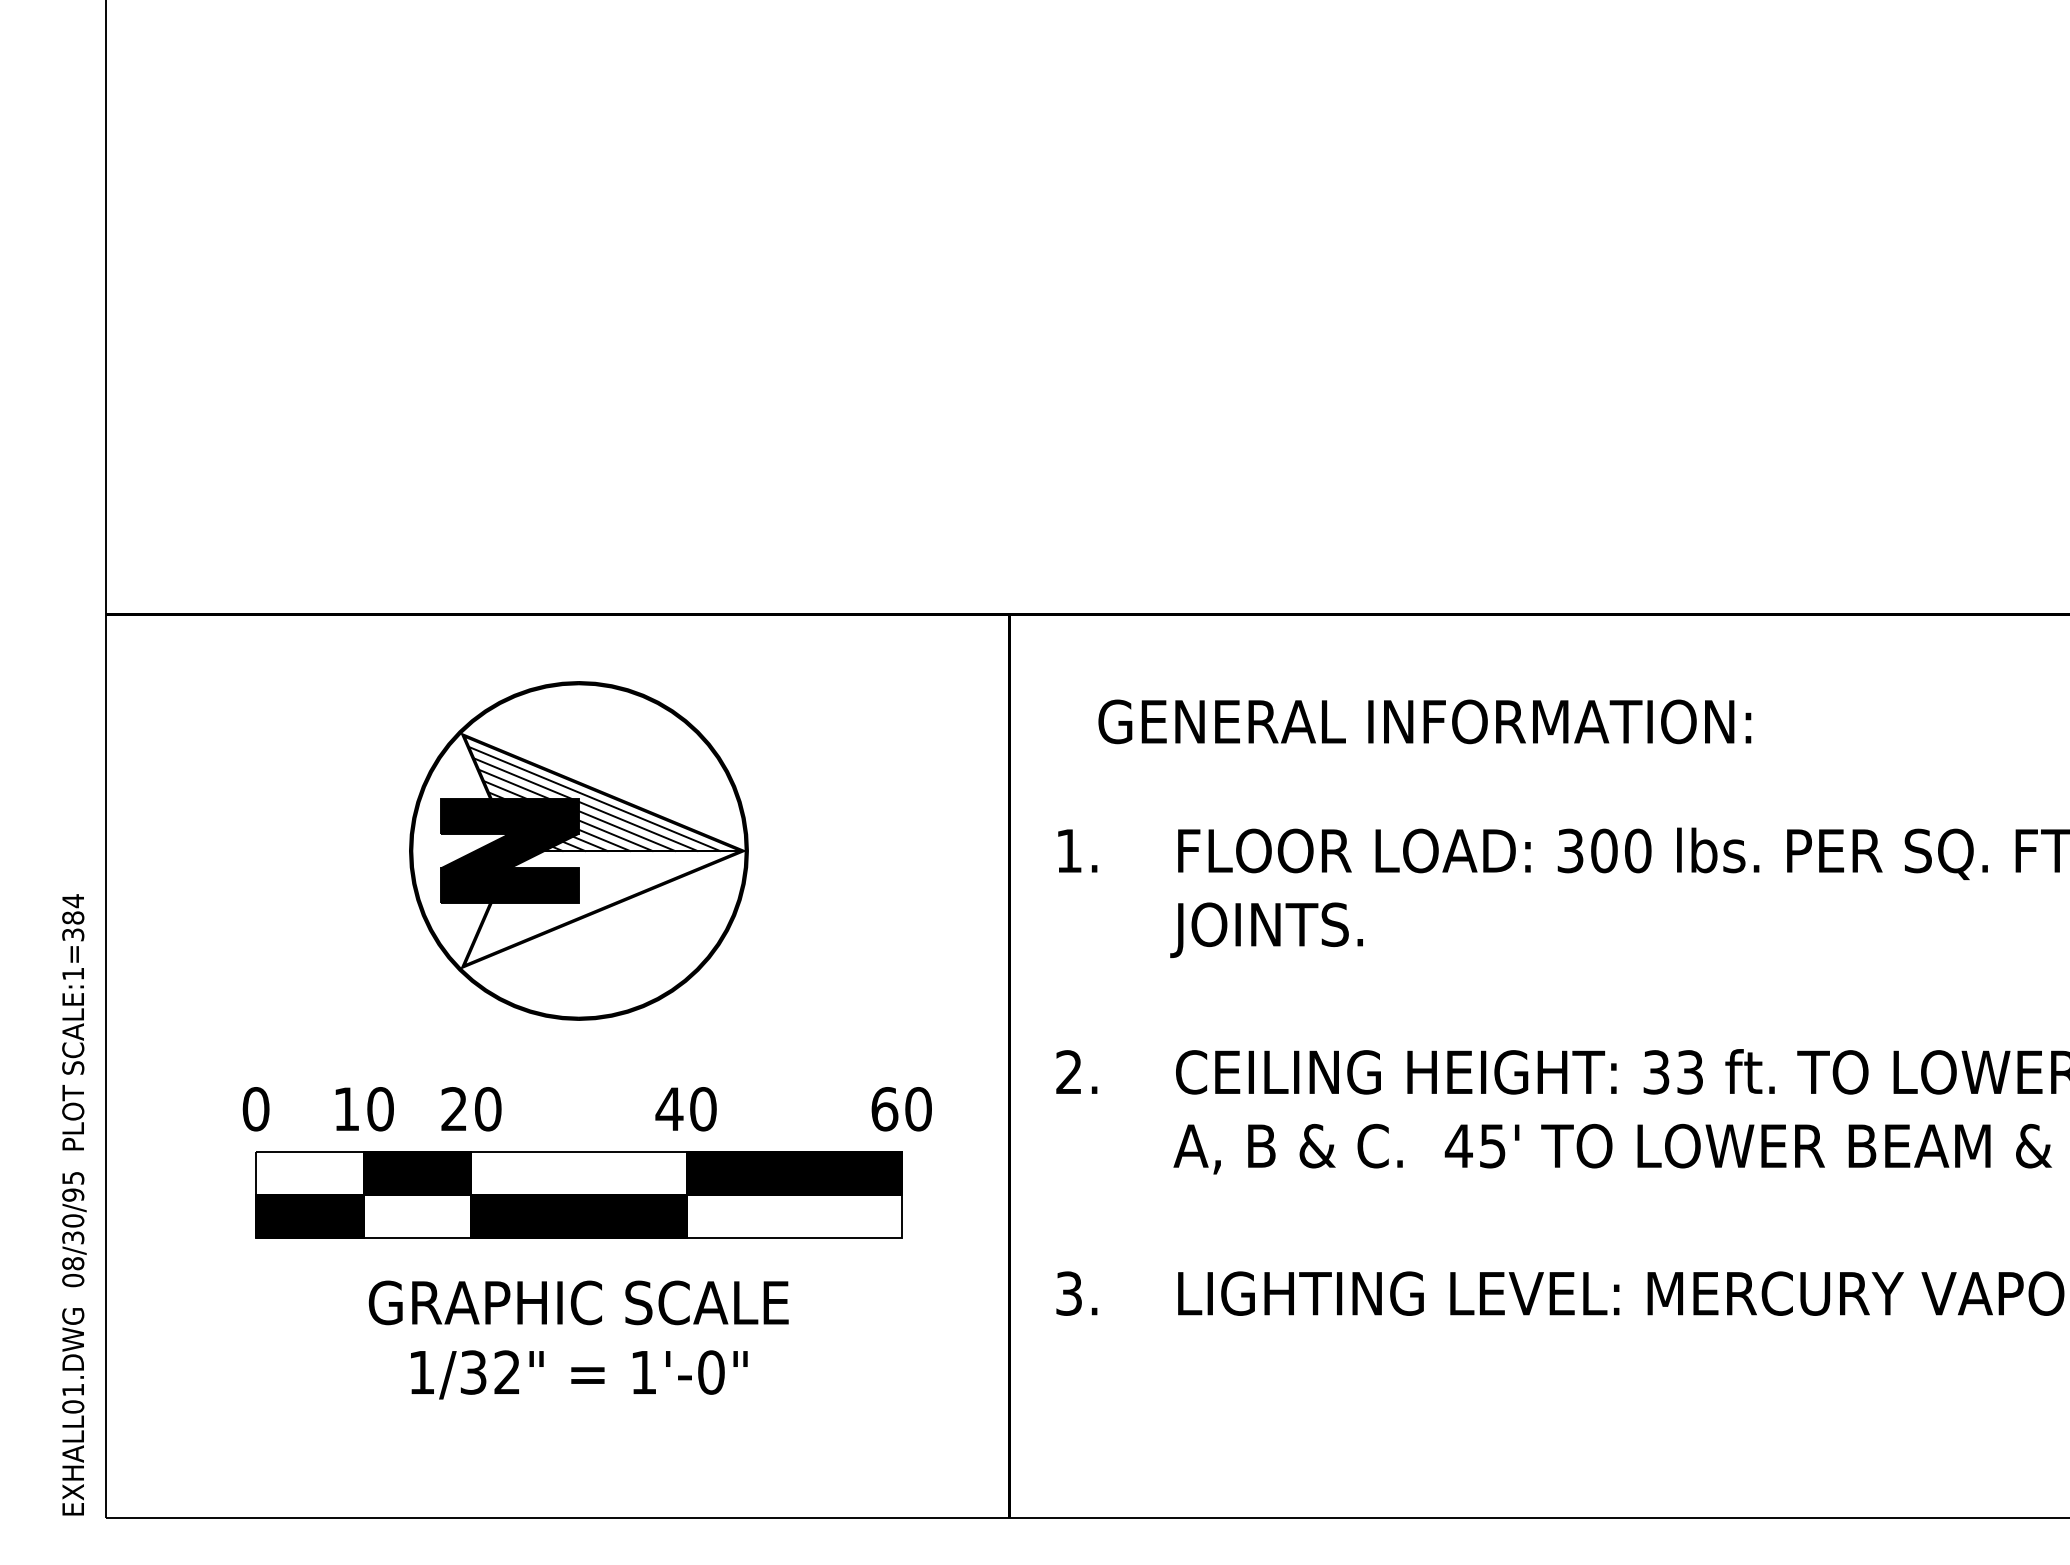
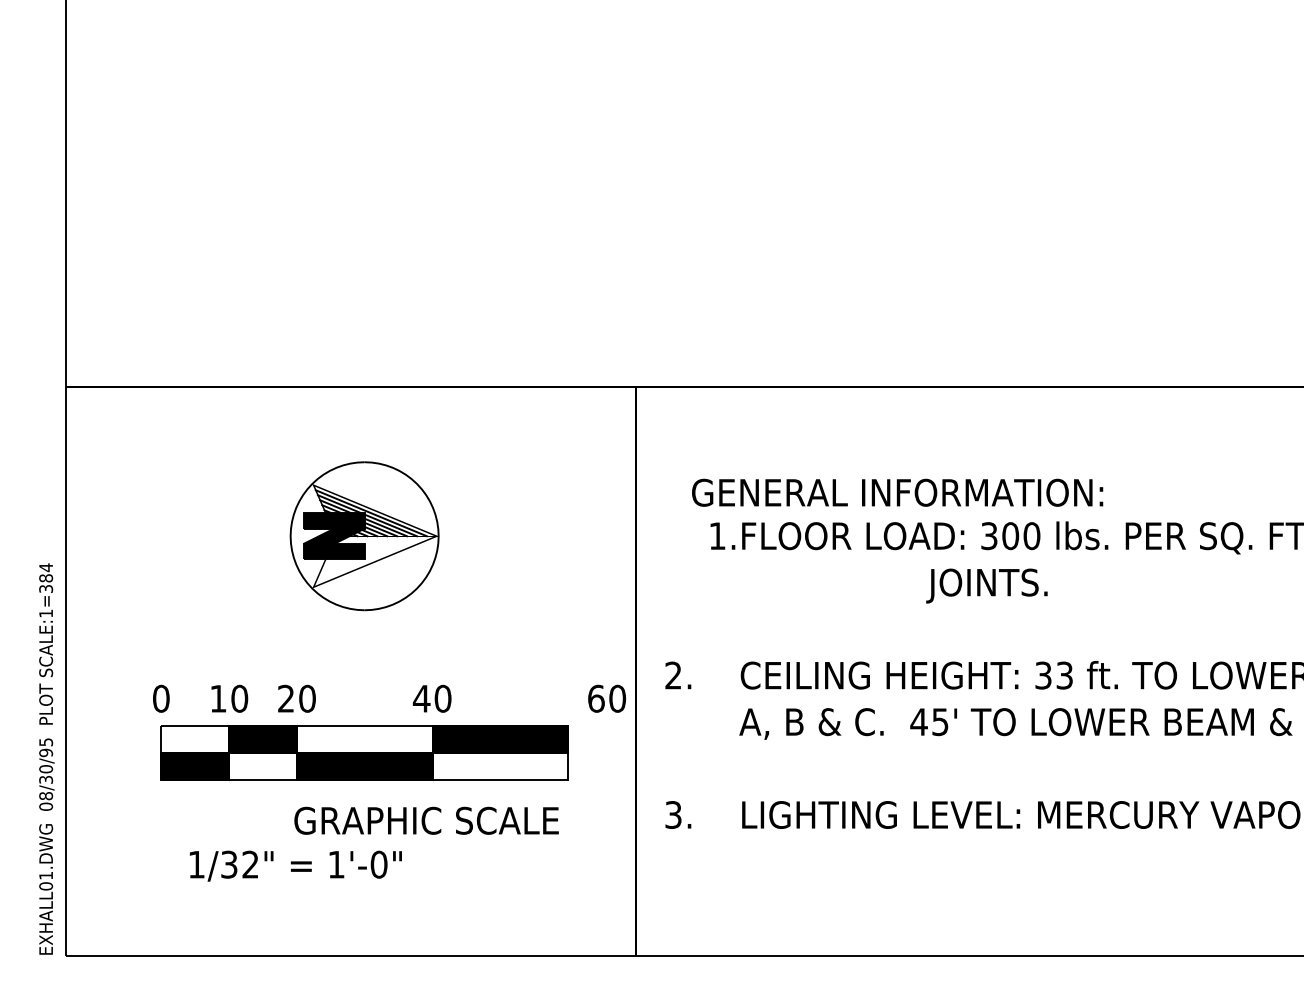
text: (1424, 721) -> (897, 492), moved
text: (1077, 849) -> (722, 535), moved
part: (578, 851) -> (364, 536), size x0.7
text: (1265, 929) -> (986, 585), moved
text: (902, 1108) -> (607, 698), moved
text: (578, 1302) -> (426, 820), moved
text: (578, 1373) -> (295, 865), moved

